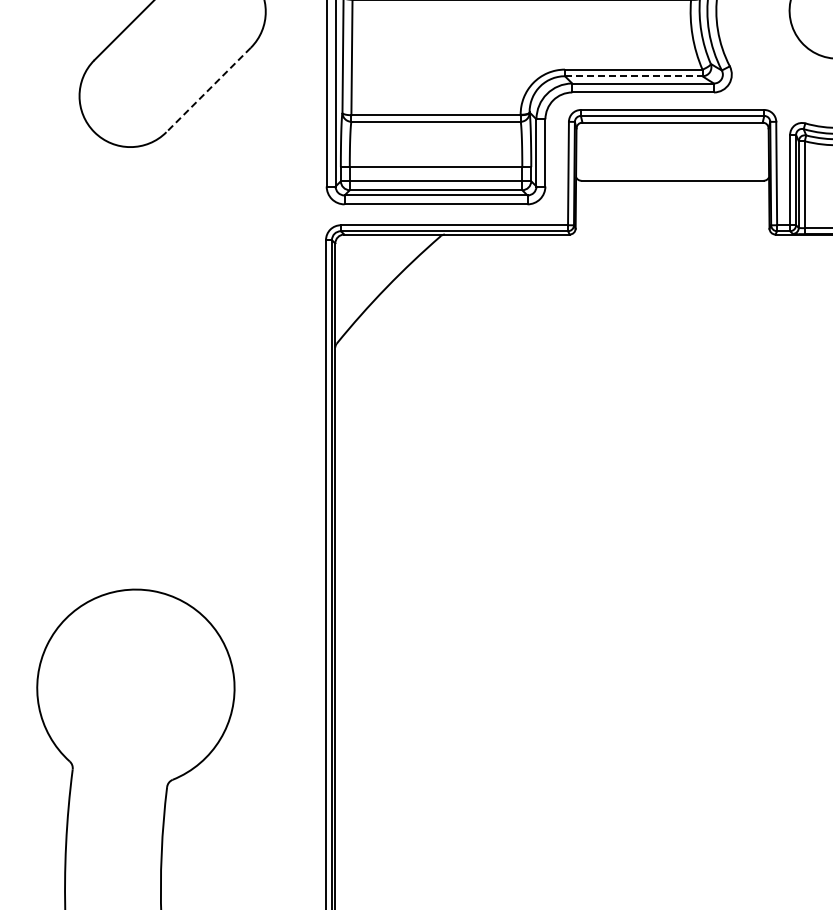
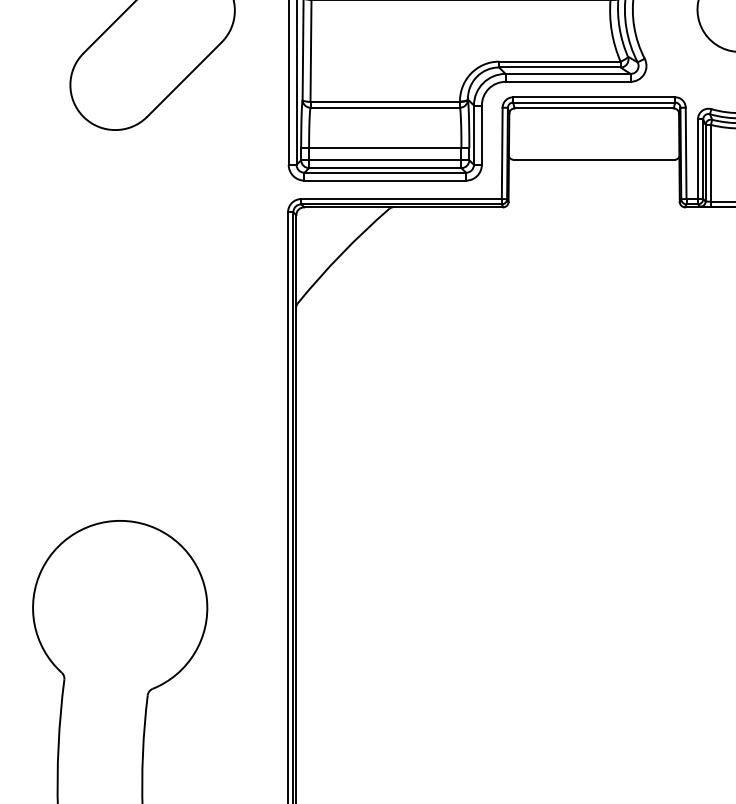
line: (633, 76) -> (559, 67), dashed -> solid
line: (208, 90) -> (184, 80), dashed -> solid

